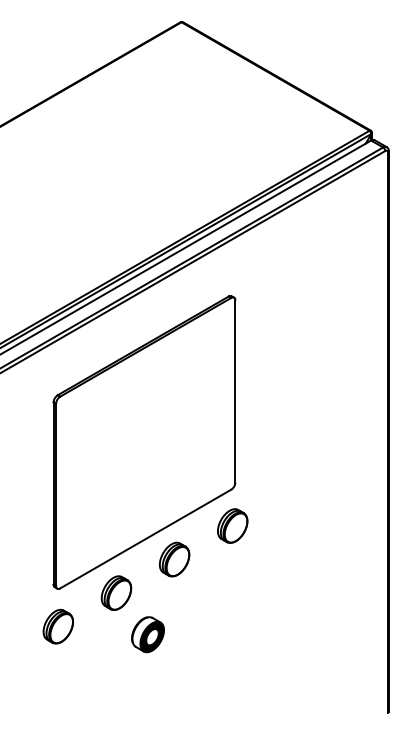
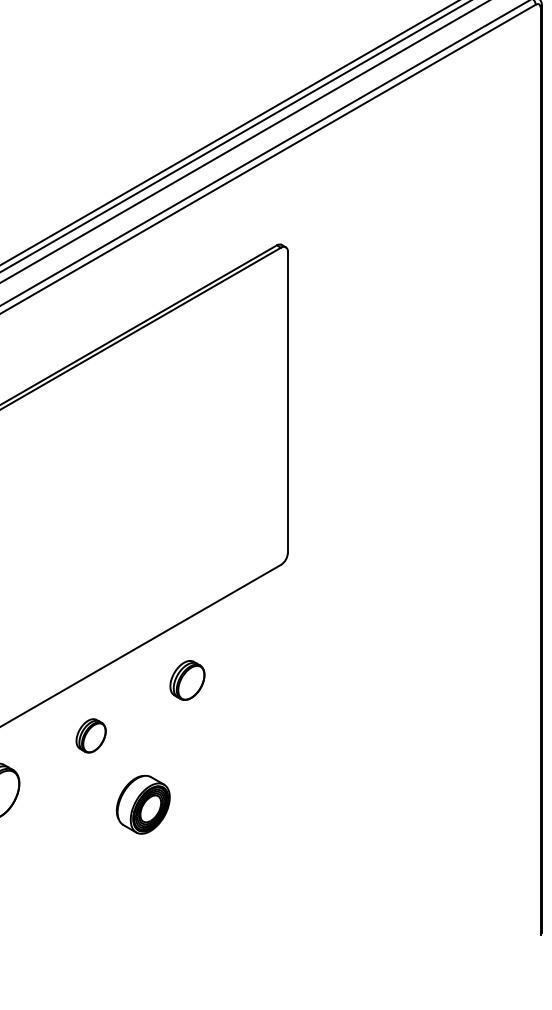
part: (232, 525) -> (283, 624), removed
part: (174, 559) -> (187, 680), size x0.7
part: (116, 592) -> (91, 734), size x0.6

